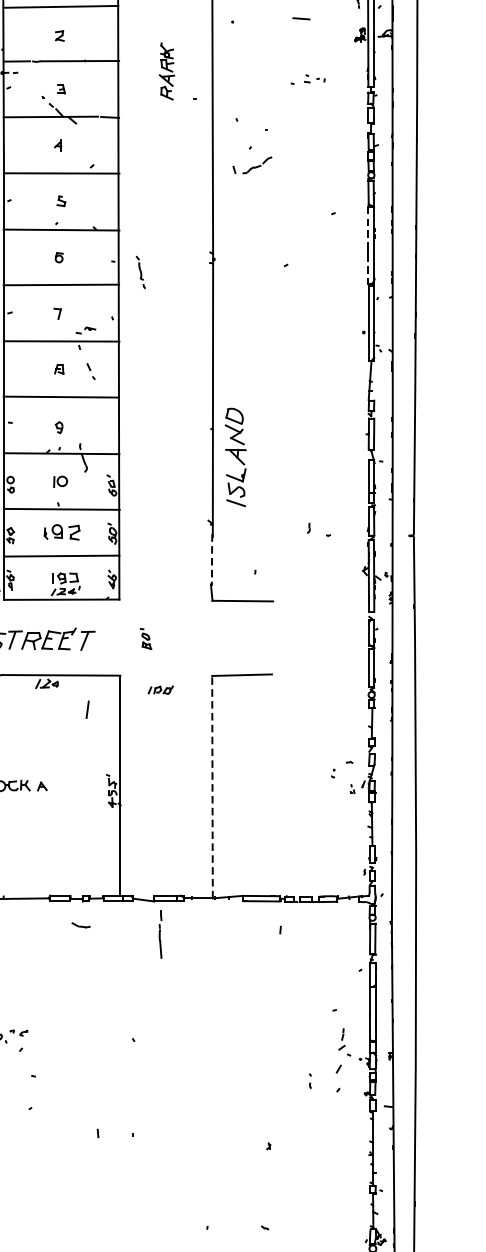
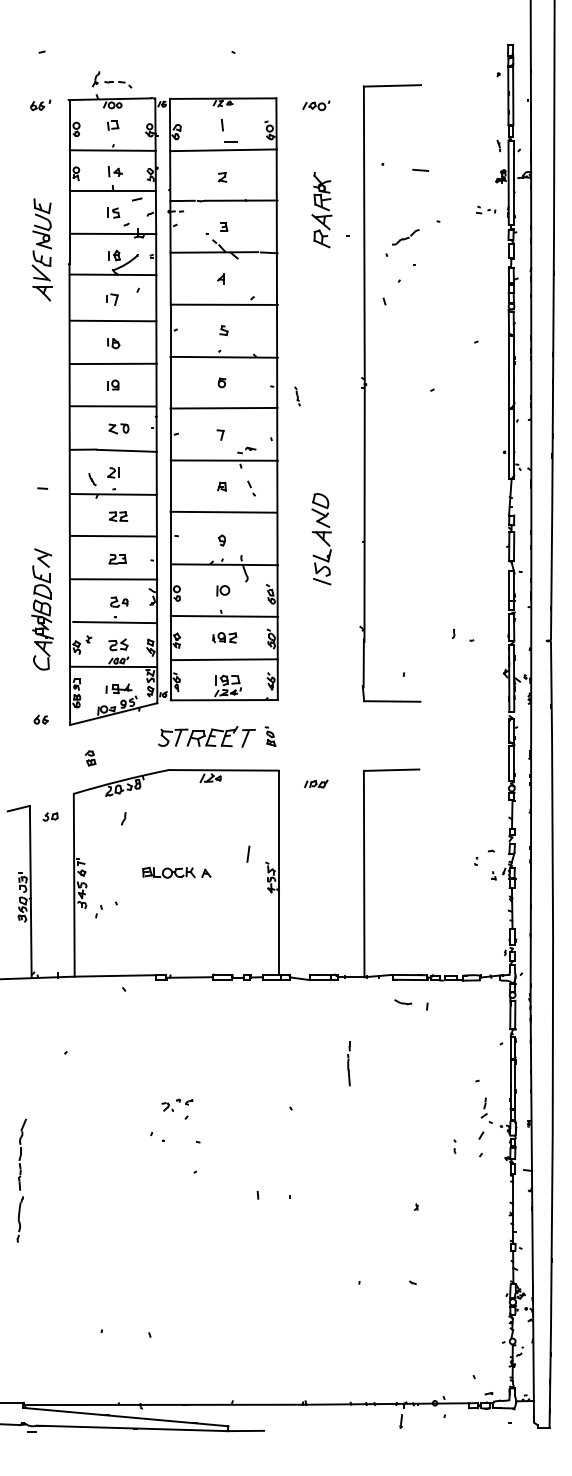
line: (301, 17) -> (420, 169), moved
part: (166, 71) -> (321, 210), size x1.43
part: (315, 78) -> (486, 209), moved
part: (257, 165) -> (405, 237), moved
line: (368, 246) -> (508, 372), dashed -> solid
part: (140, 272) -> (297, 396), size x0.62
part: (235, 457) -> (321, 539), moved
part: (61, 532) -> (224, 637), size x0.71
line: (211, 560) -> (363, 663), dashed -> solid
part: (146, 638) -> (270, 736), moved
line: (87, 708) -> (248, 853), moved
line: (212, 786) -> (364, 873), dashed -> solid
part: (81, 925) -> (403, 1002), moved
line: (160, 934) -> (348, 1063), moved

